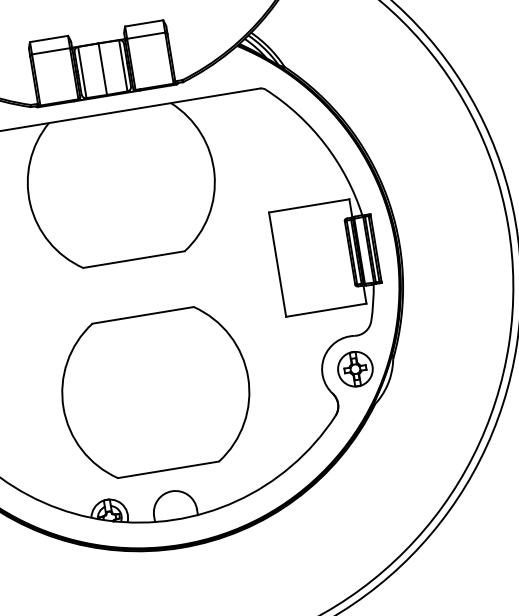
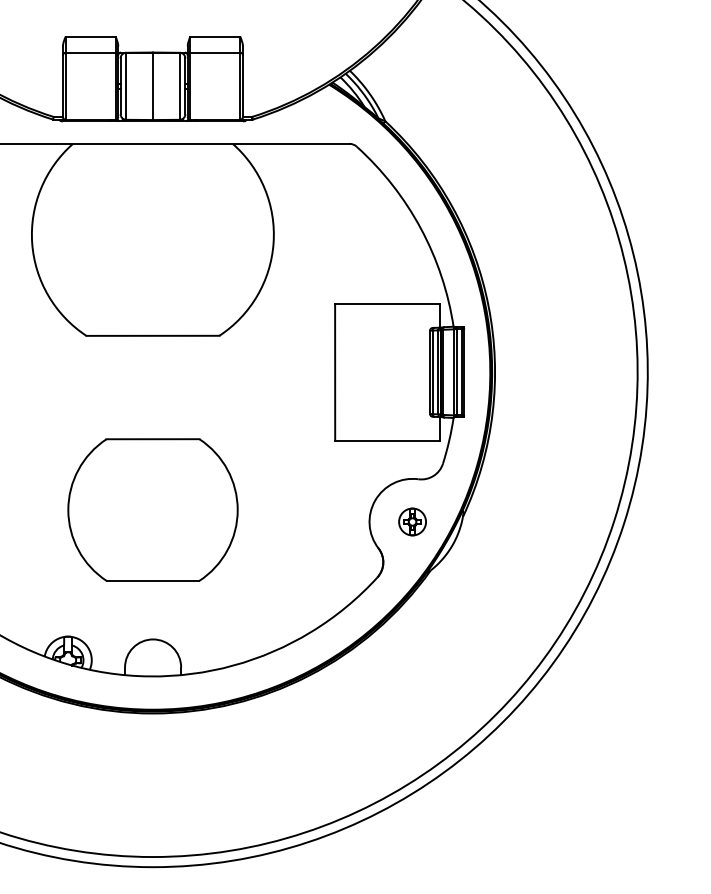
part: (355, 368) -> (412, 521), size x0.6
part: (155, 392) -> (152, 509), size x0.7

